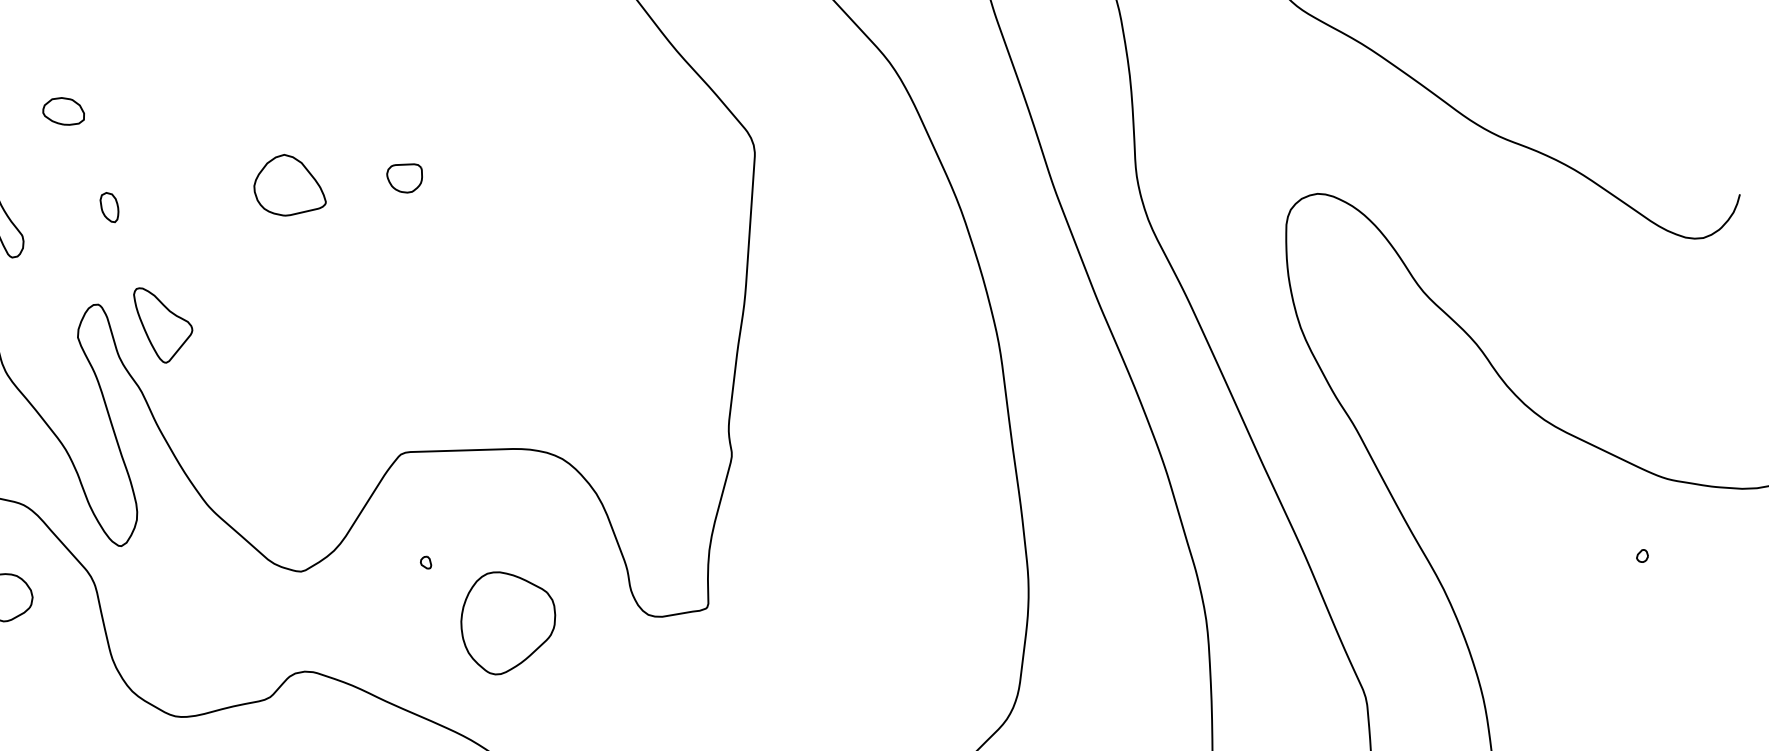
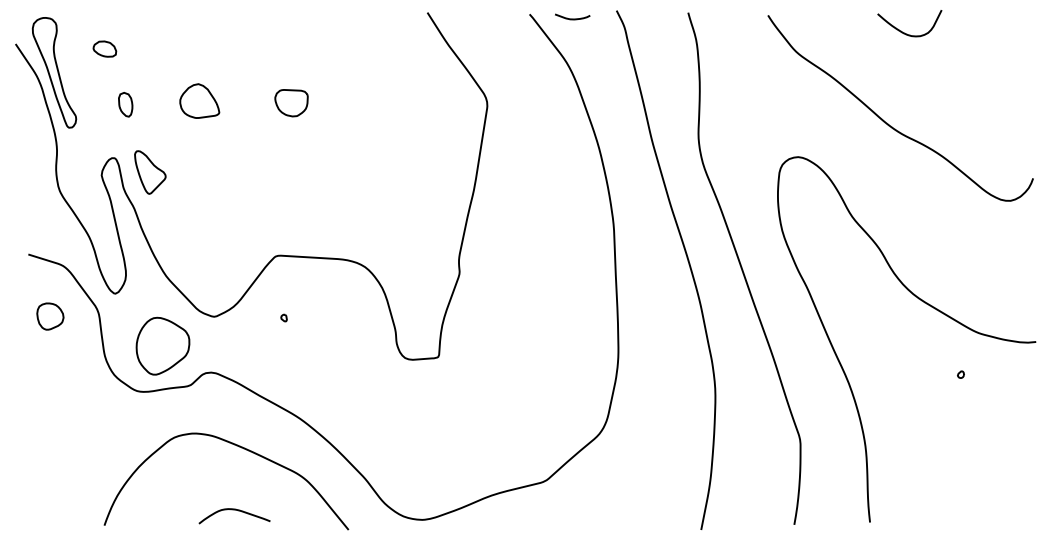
part: (405, 178) -> (291, 103), size x1.67
part: (288, 183) -> (199, 100), moved
part: (109, 207) -> (125, 104), size x1.43
part: (507, 621) -> (162, 345), moved

